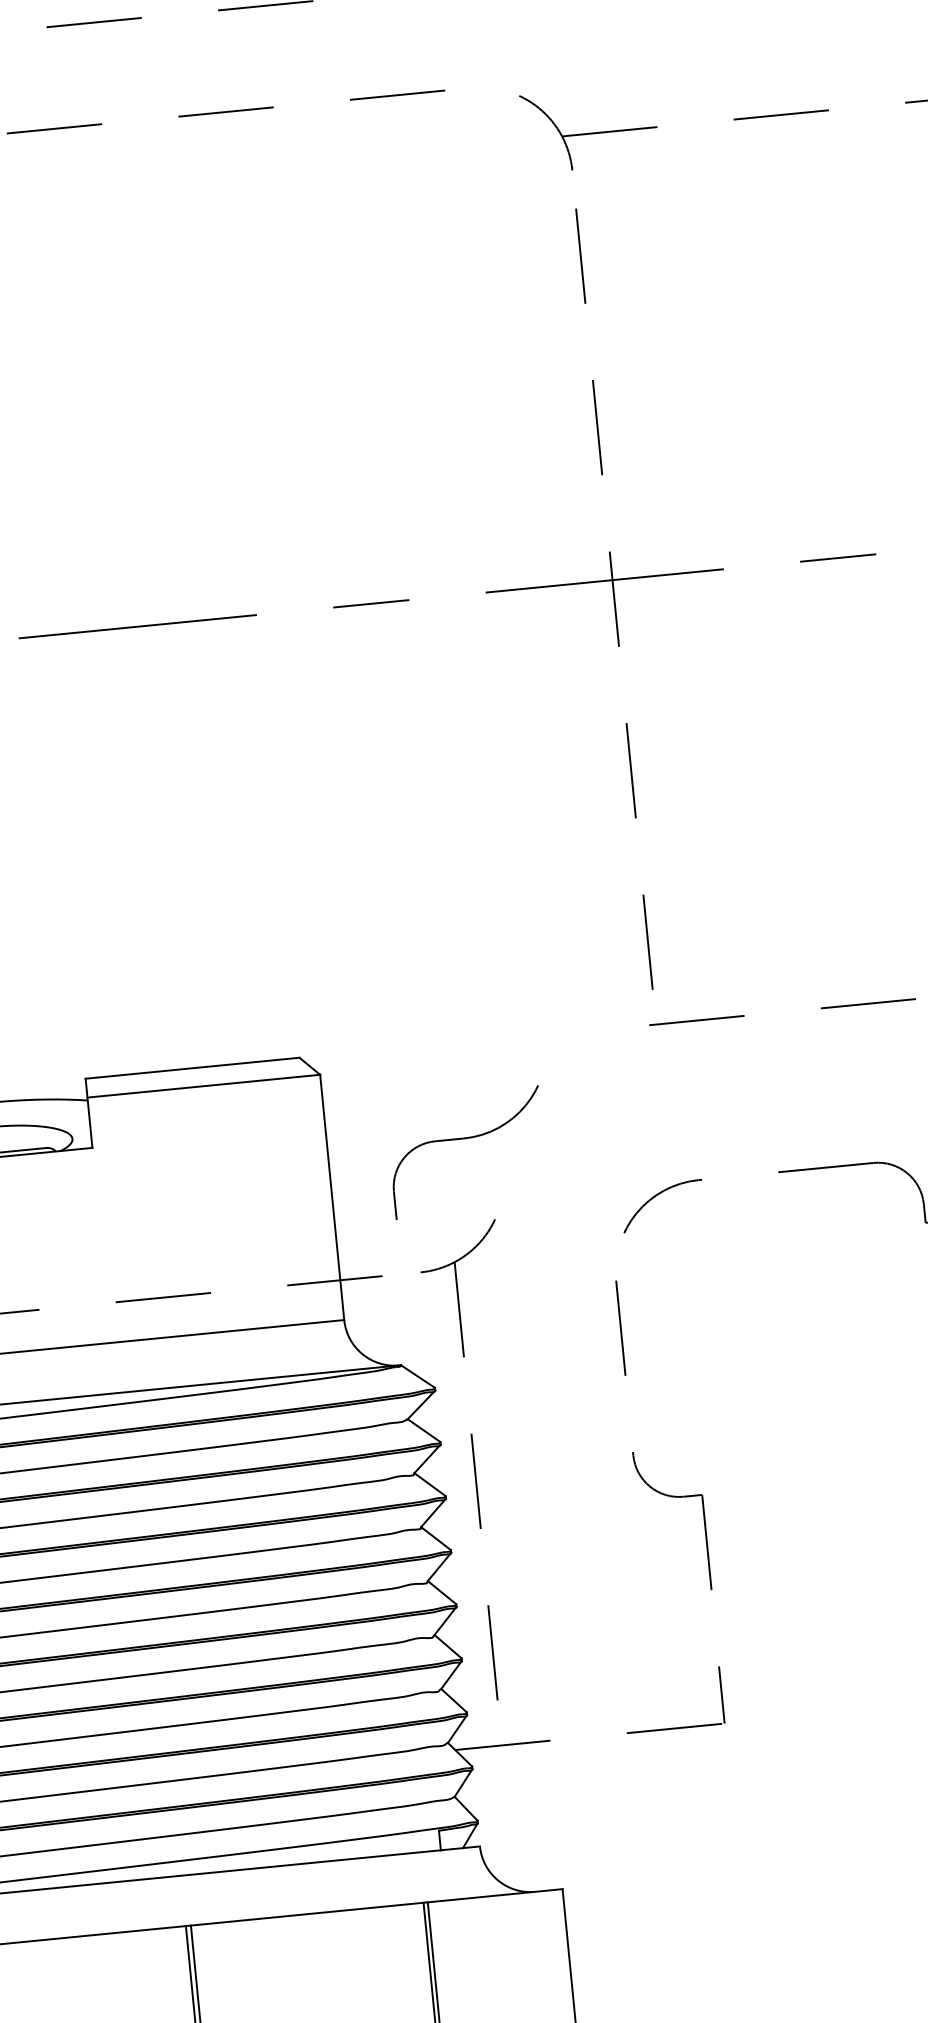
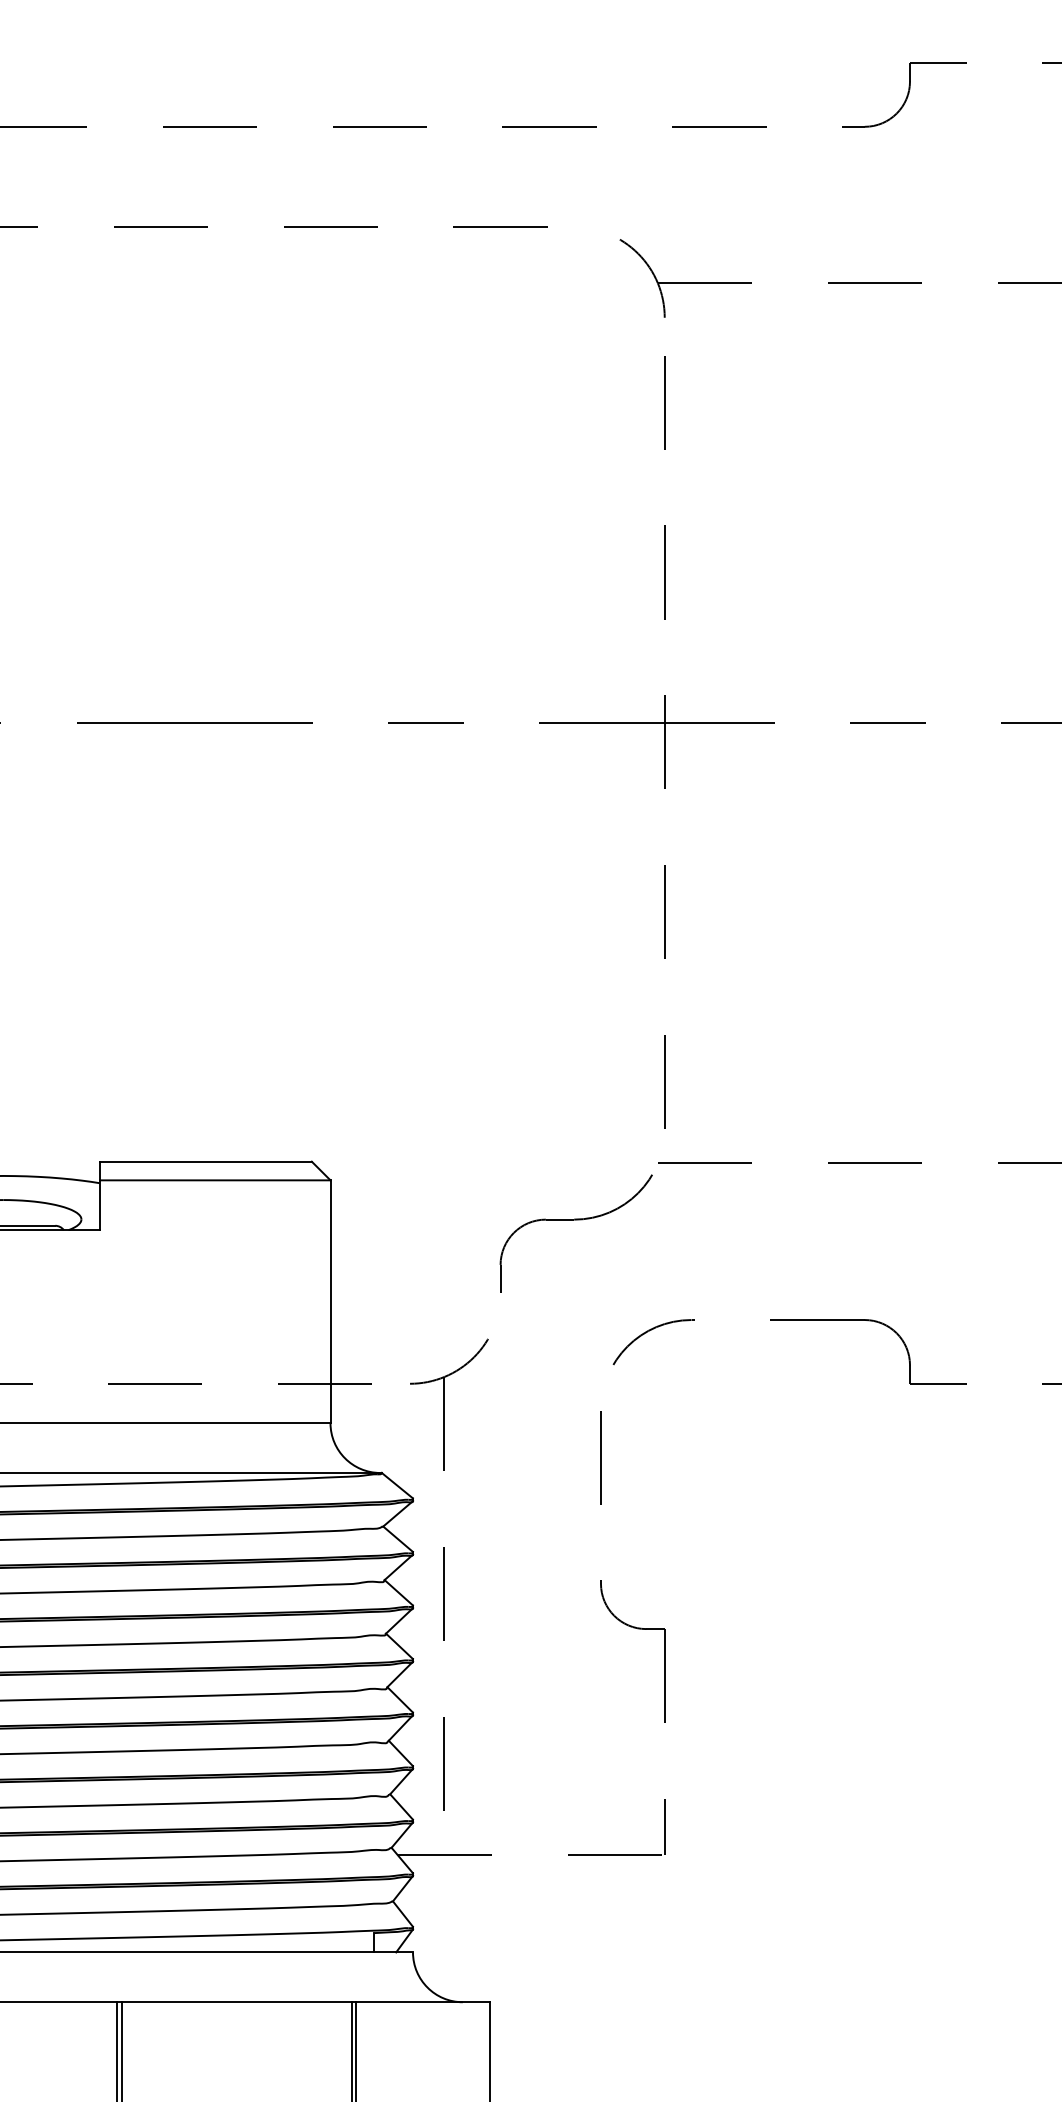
part: (465, 1139) -> (575, 1220), moved

